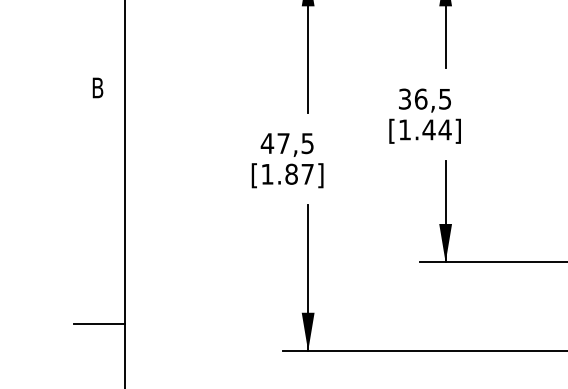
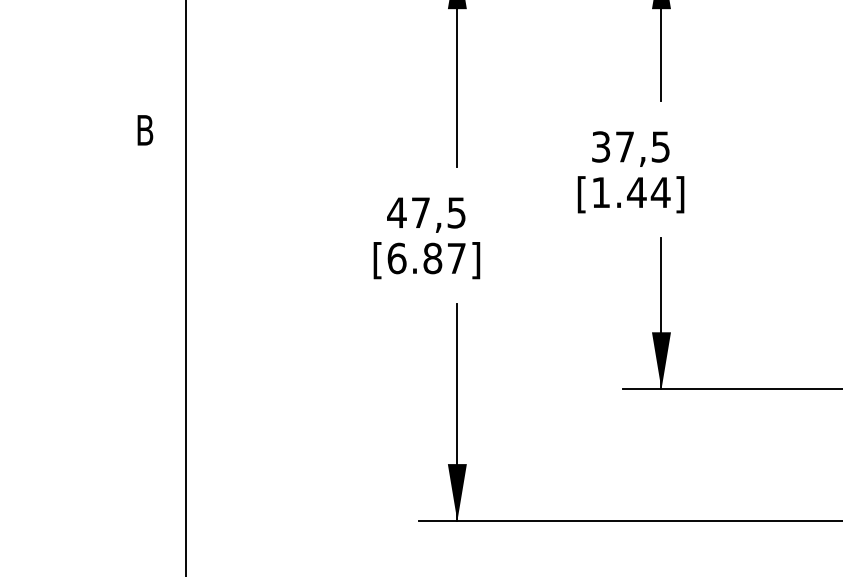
text: (420, 98) -> (624, 145), 36,5 -> 37,5
text: (267, 173) -> (397, 257), [1.87] -> [6.87]
line: (99, 323) -> (147, 480), removed

